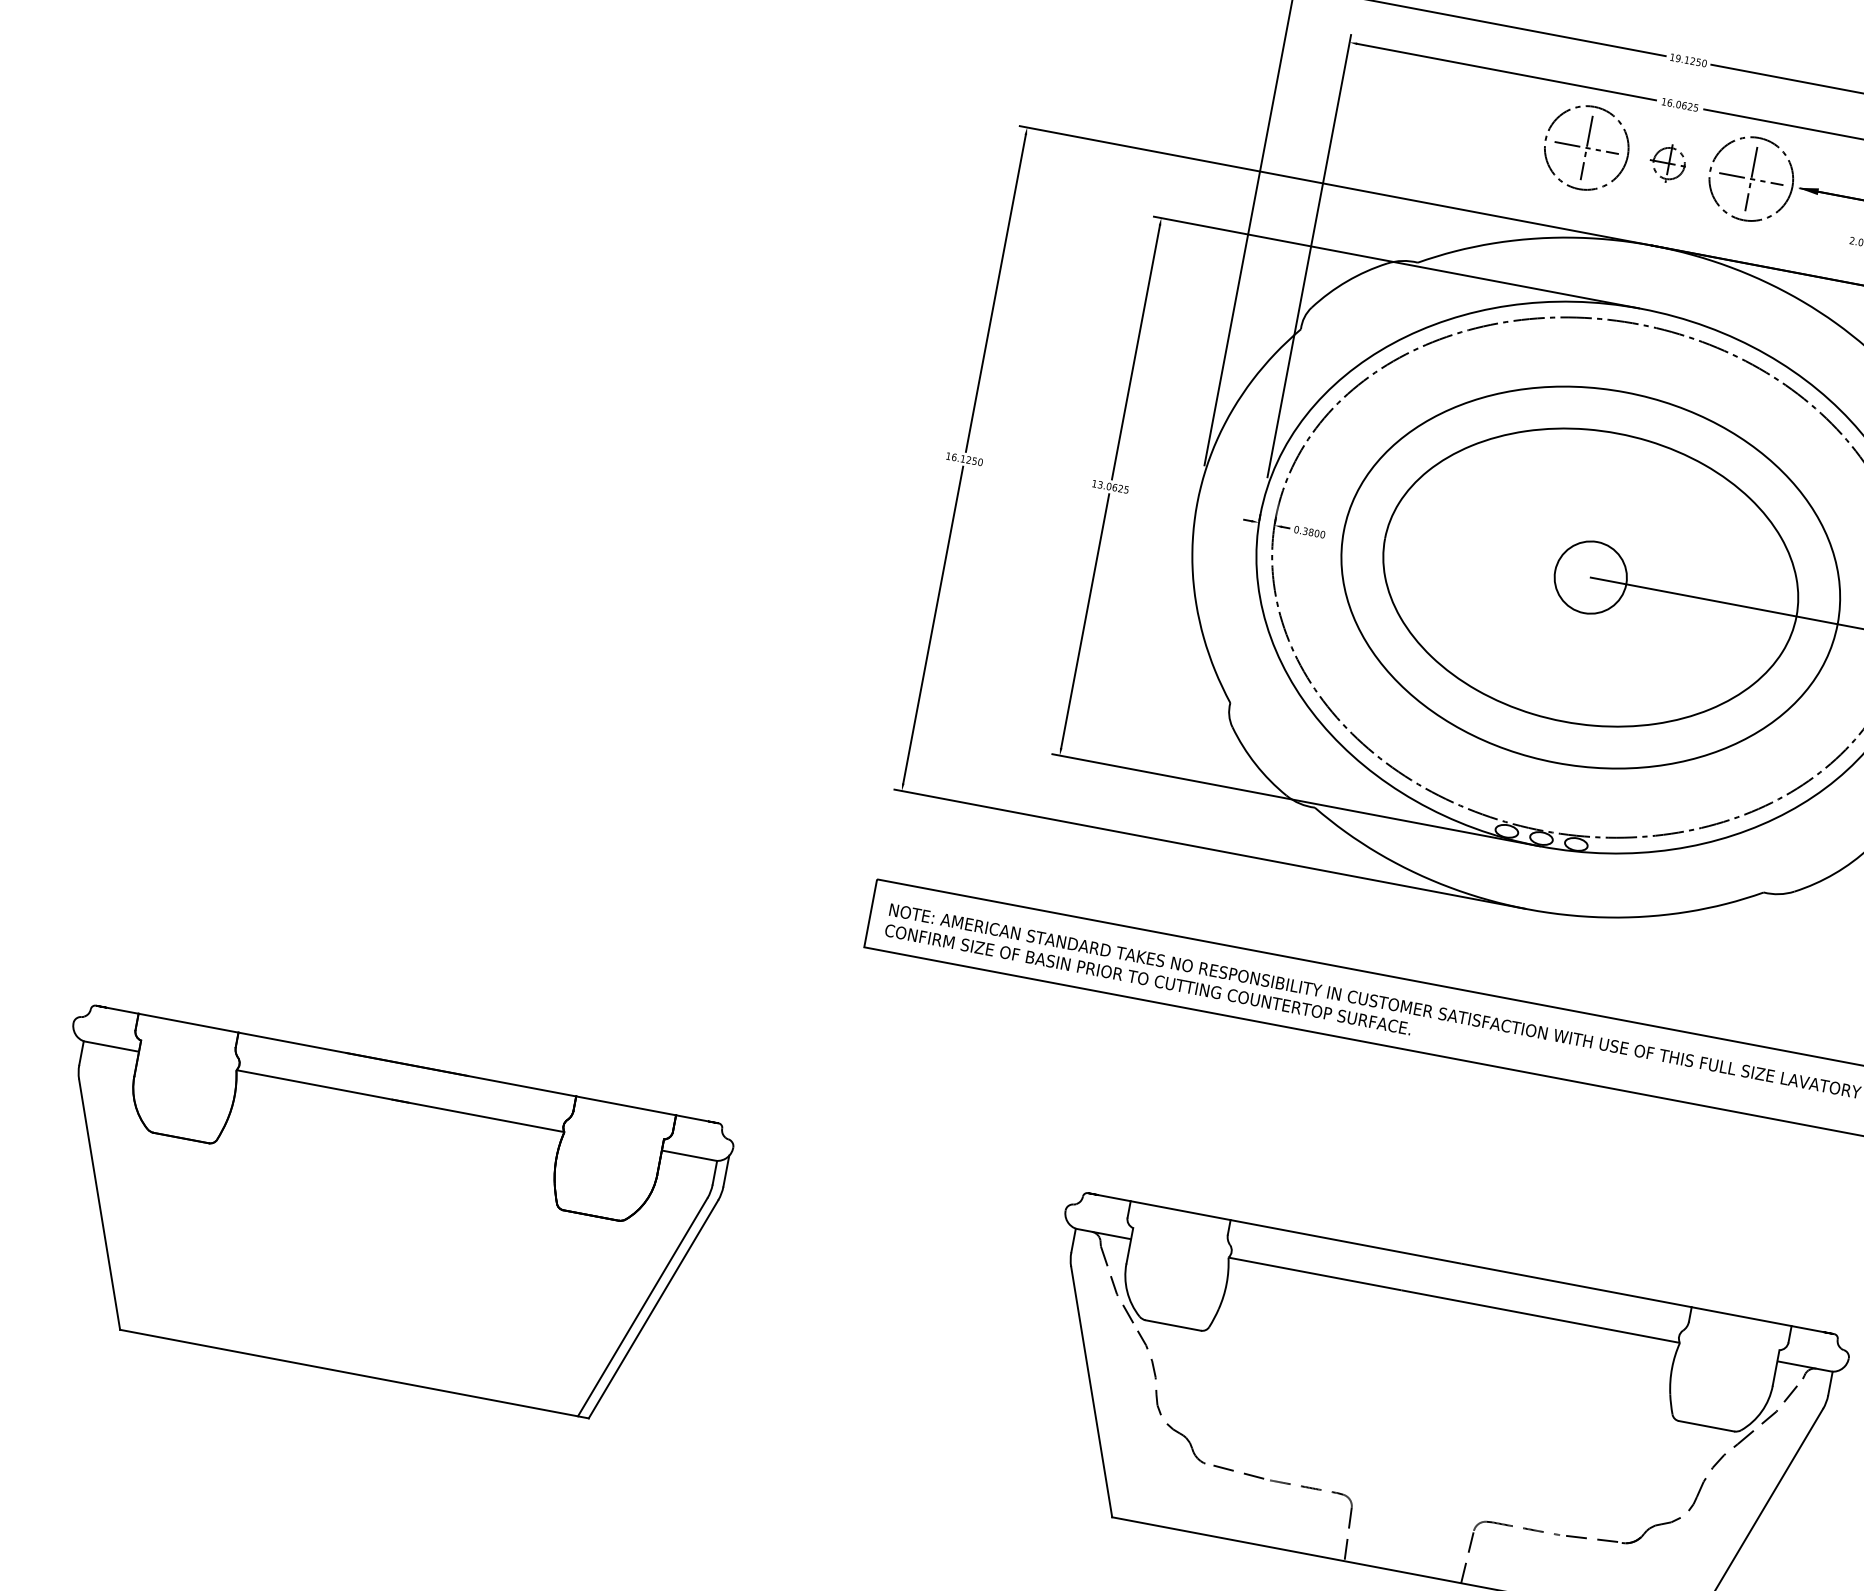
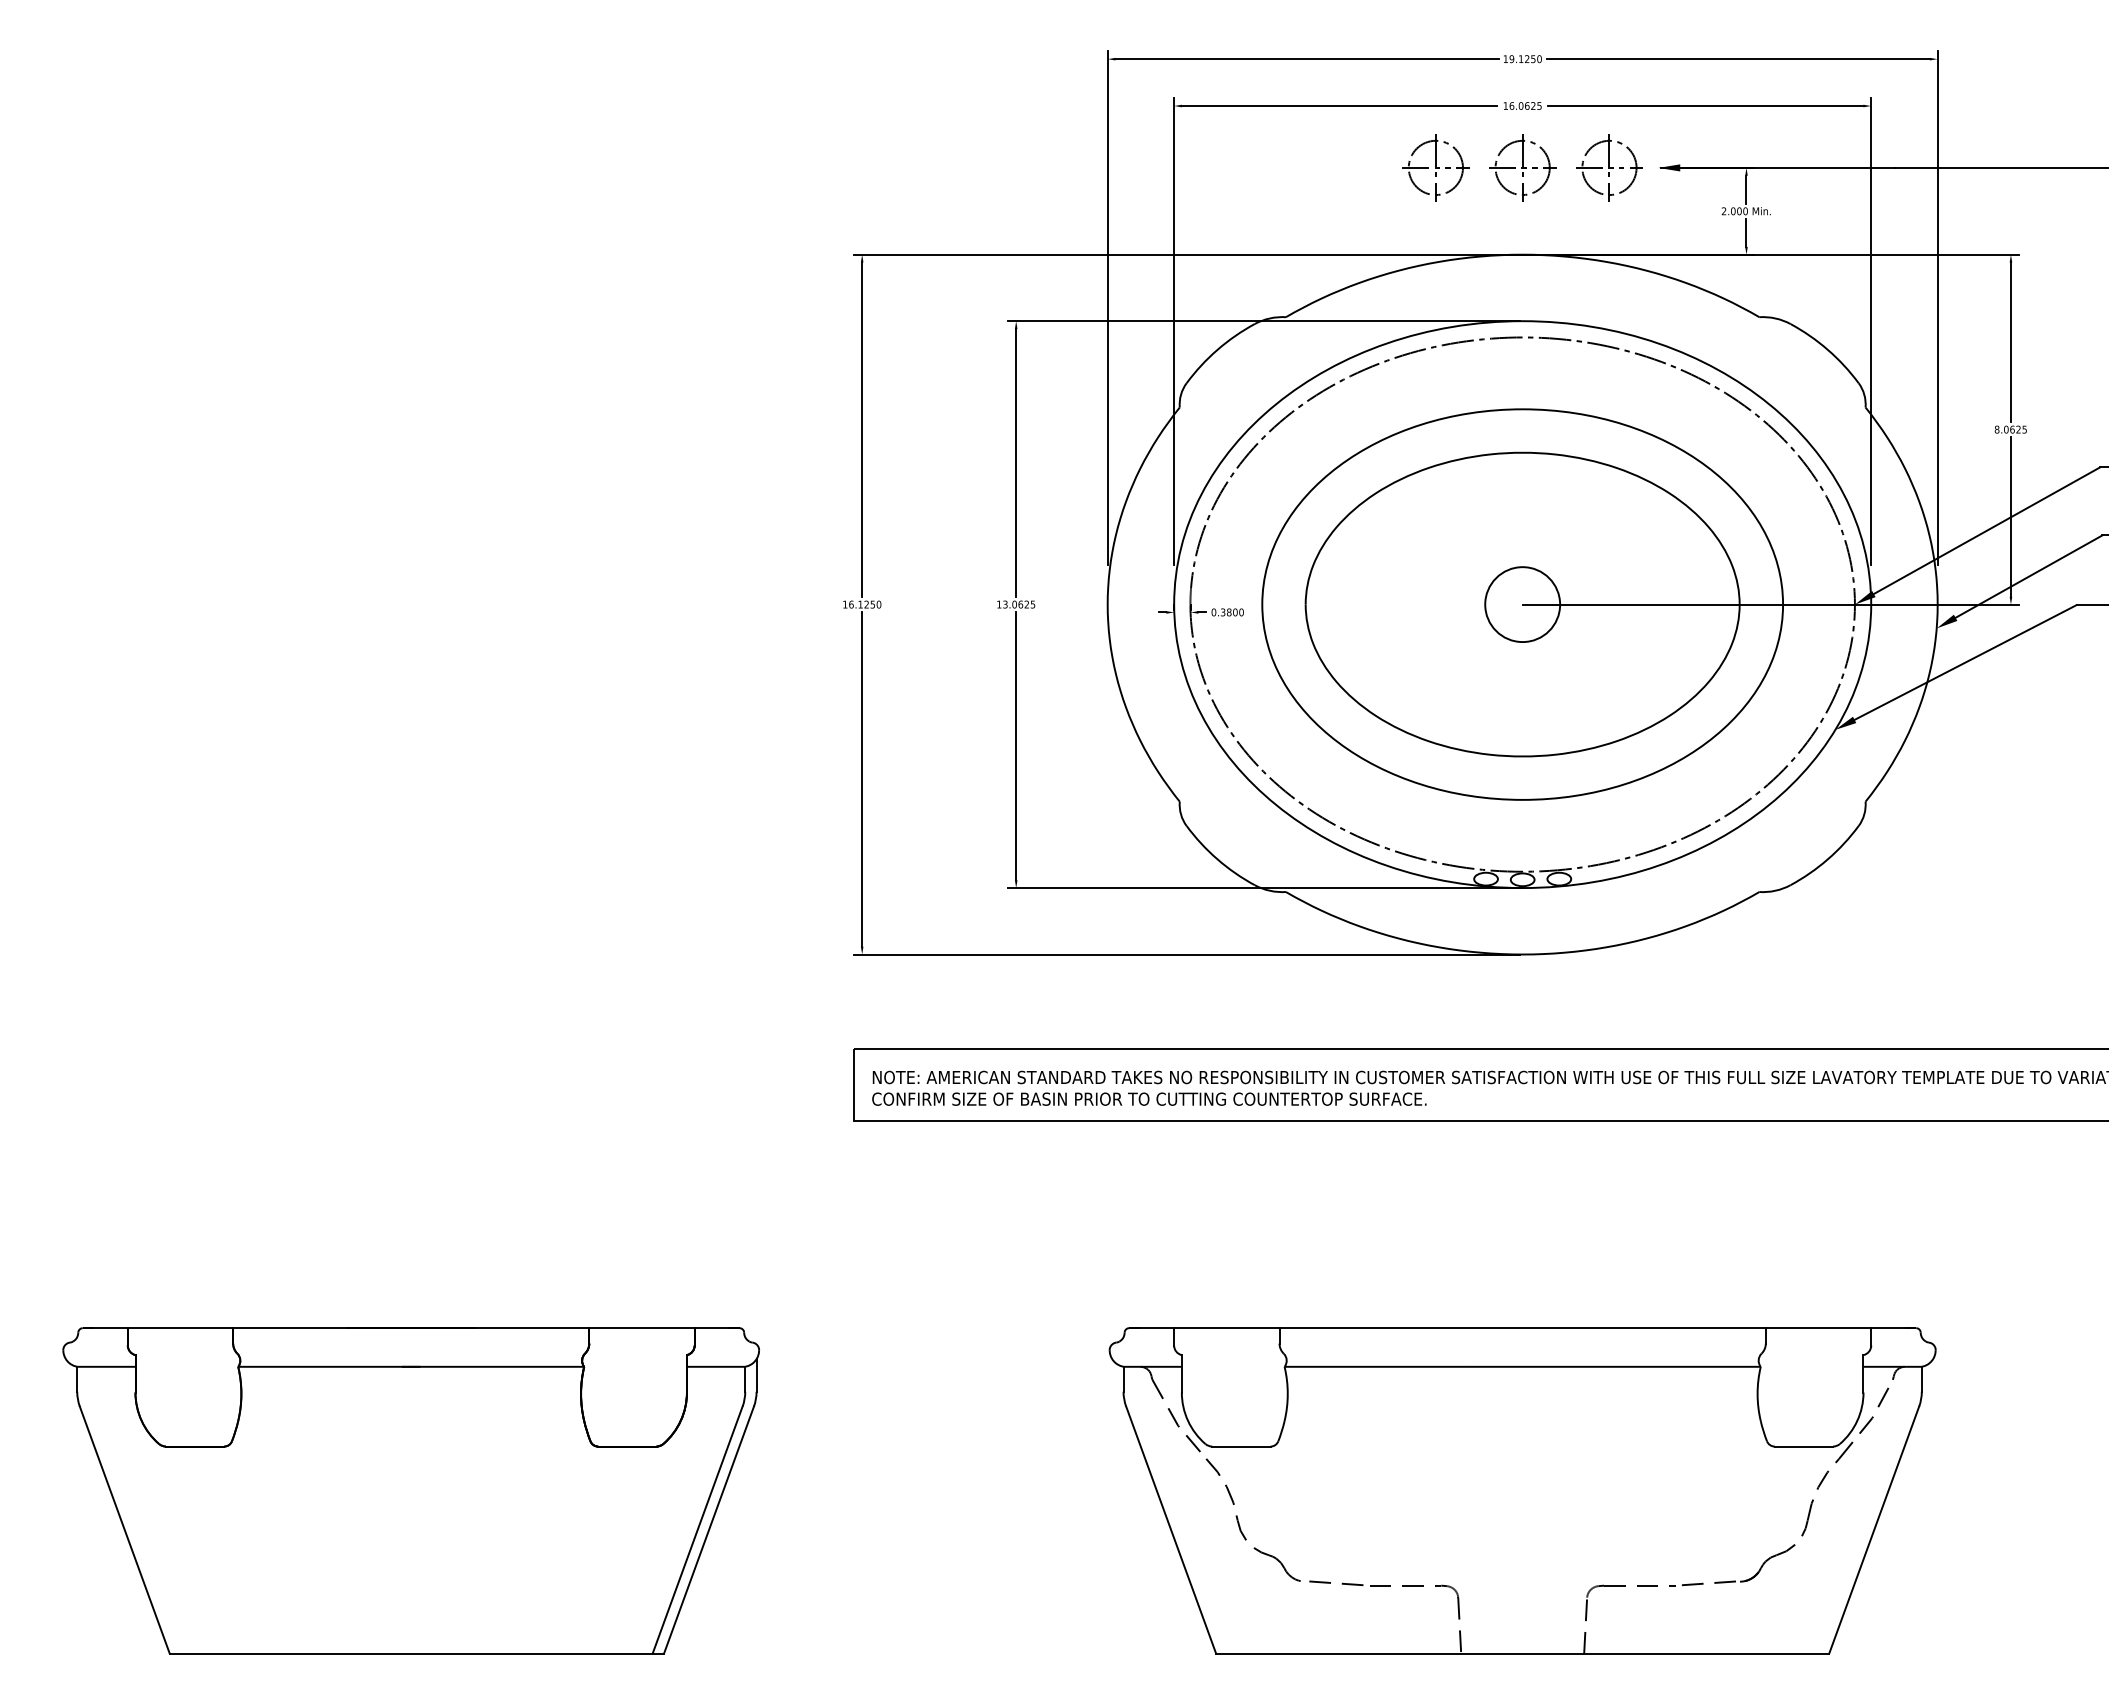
circle: (1586, 147) -> (1435, 167), size x0.62
part: (1668, 163) -> (1522, 167), size x1.67
circle: (1751, 178) -> (1609, 167), size x0.62

